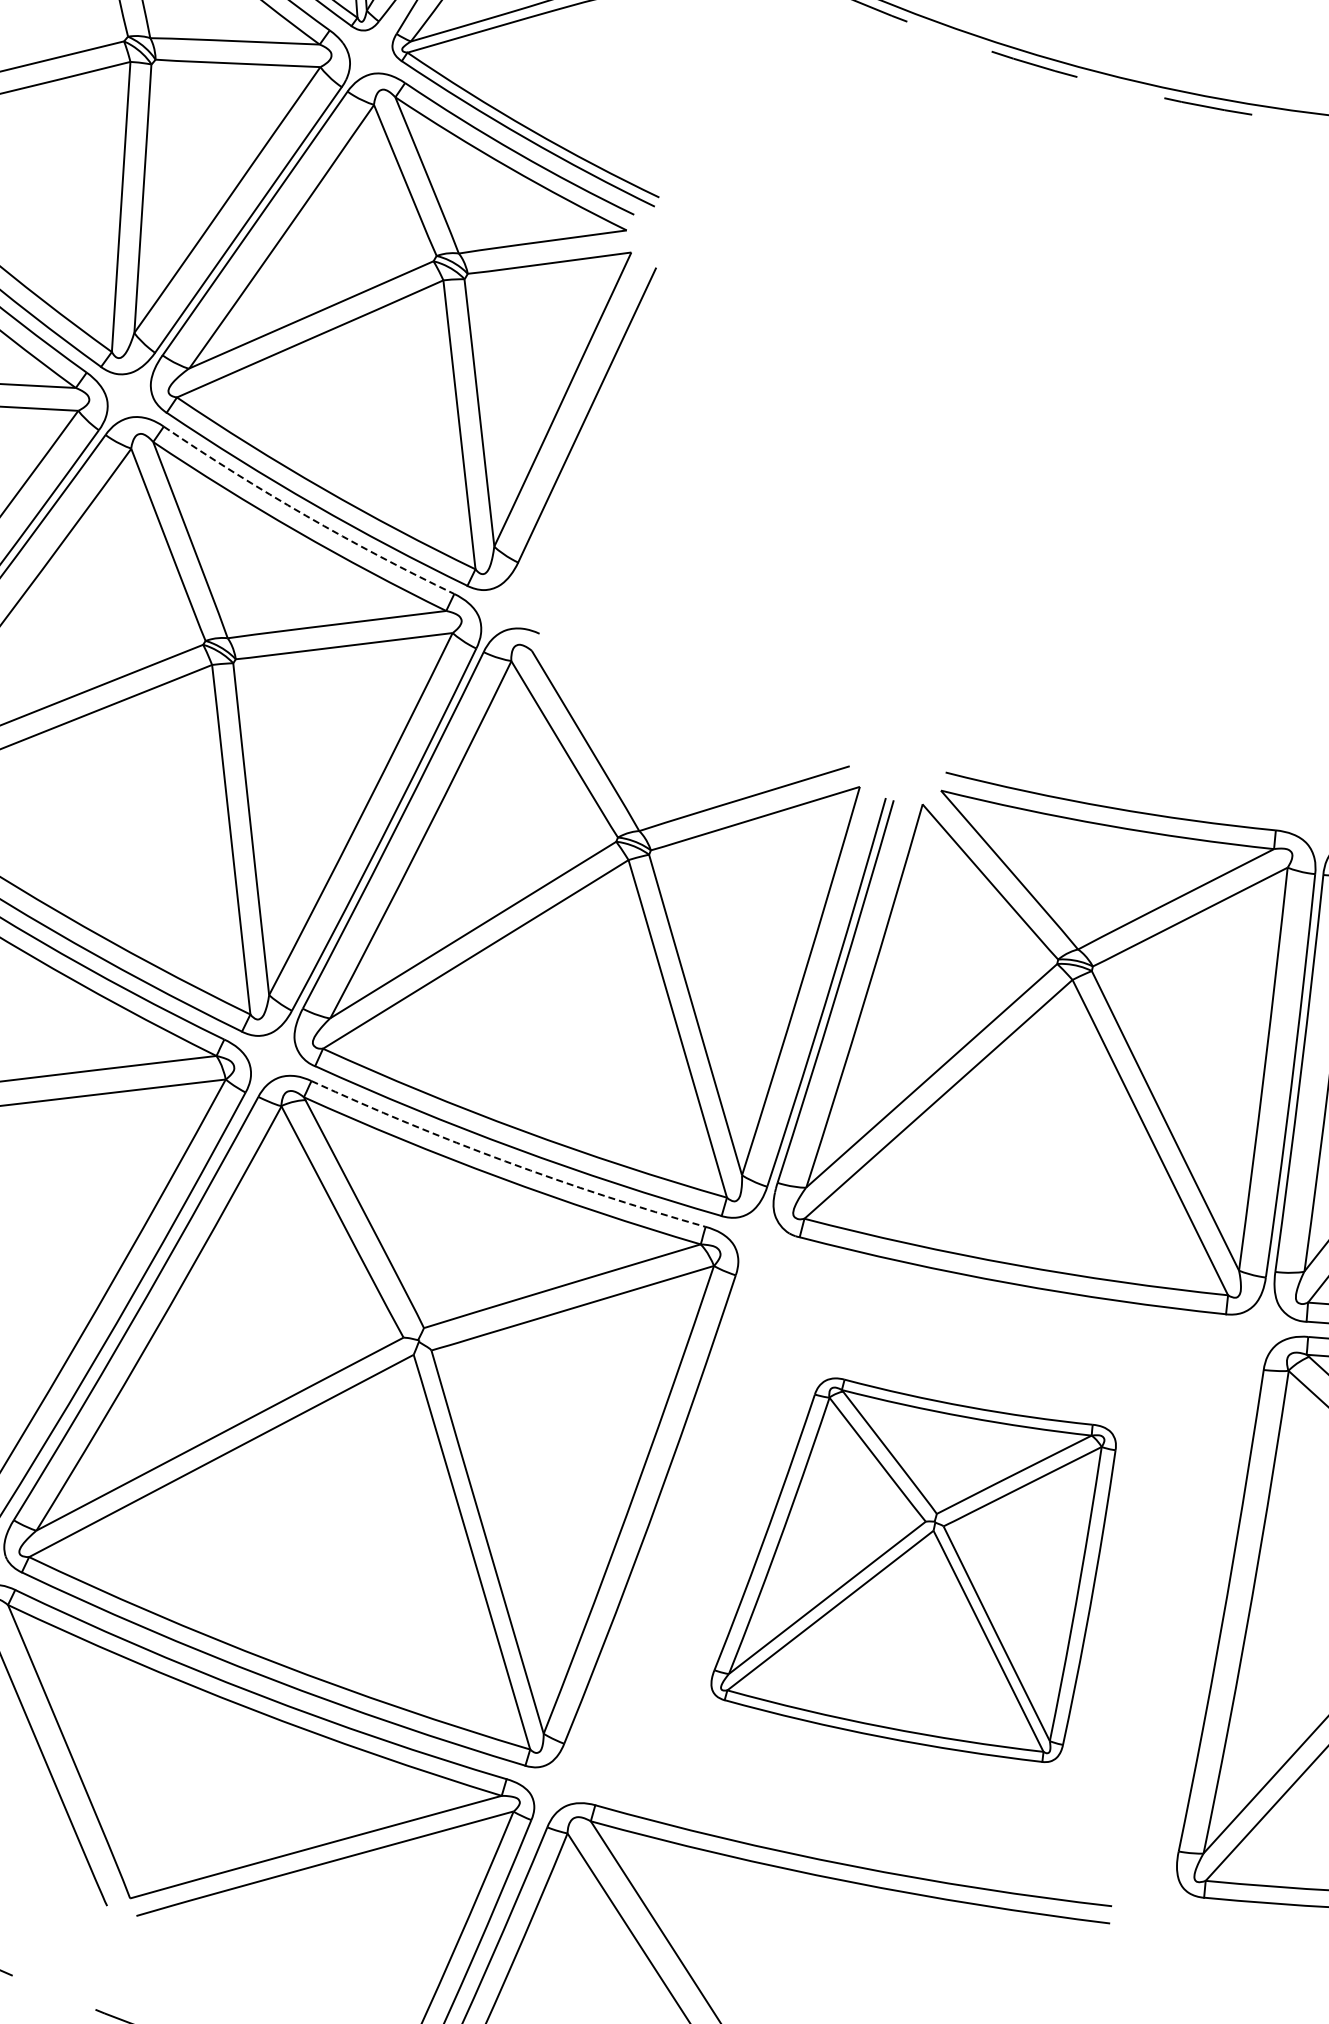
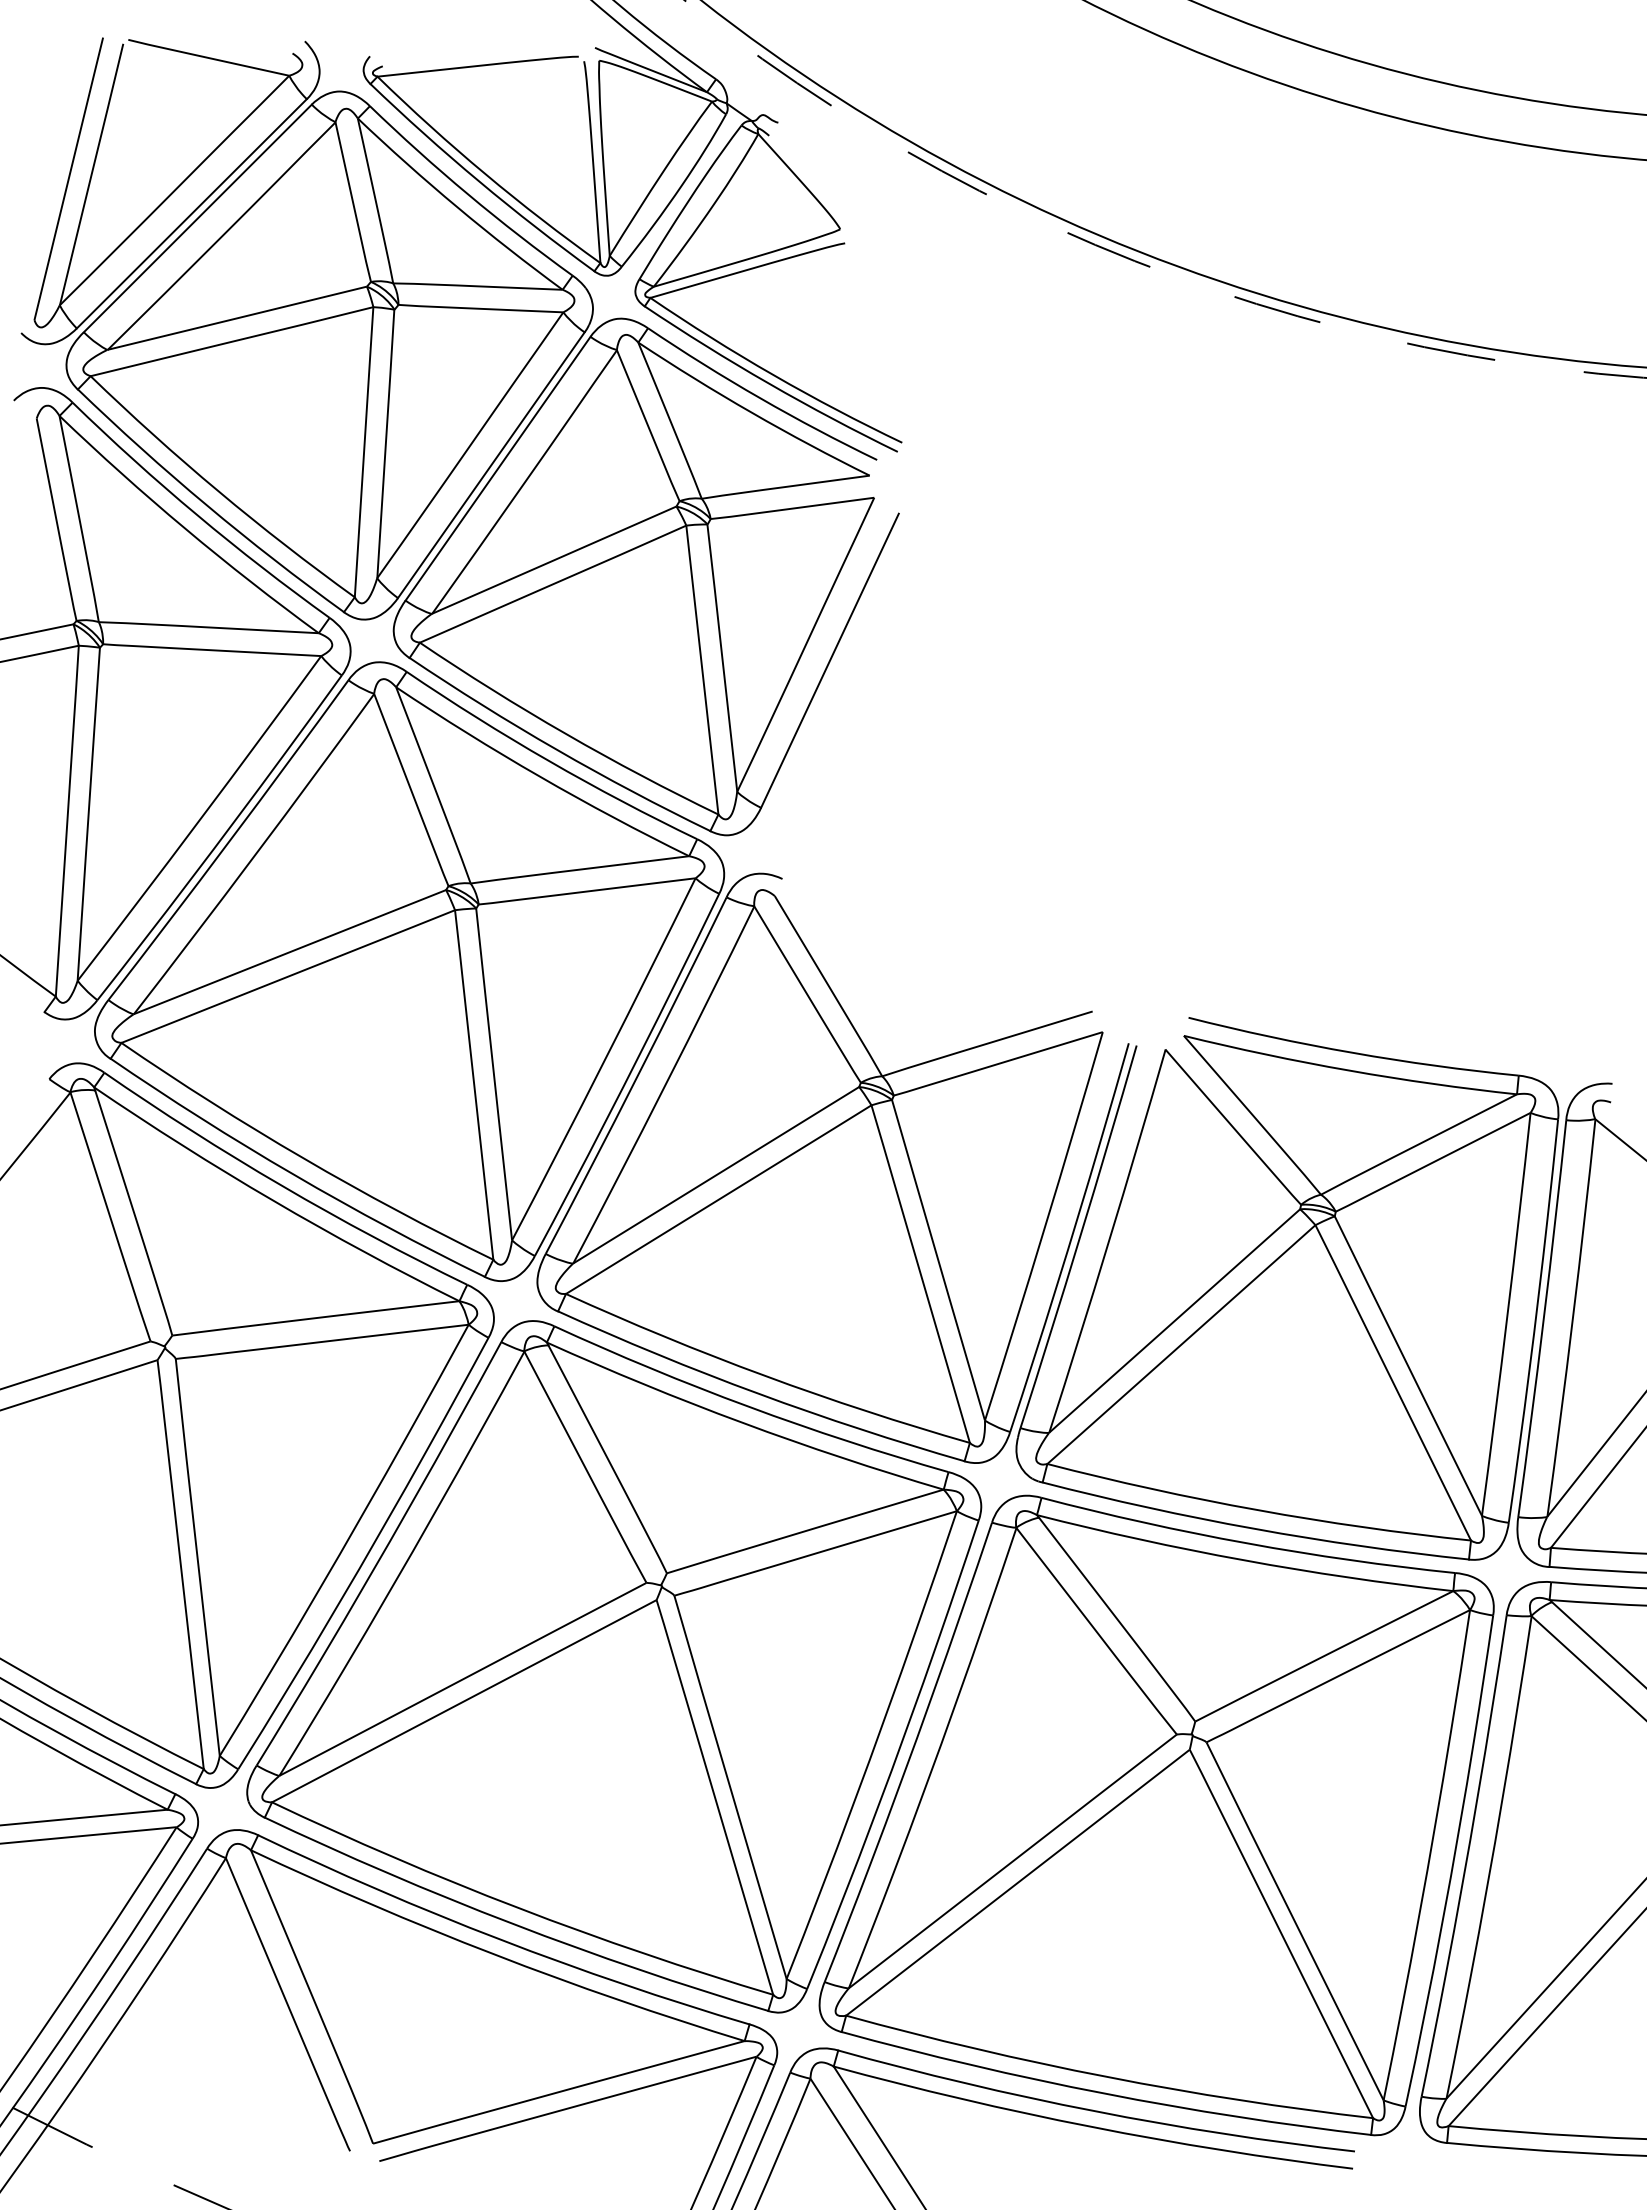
arc: (305, 515) -> (548, 760), dashed -> solid
arc: (505, 1161) -> (748, 1406), dashed -> solid
part: (913, 1570) -> (1156, 1815), size x1.67

